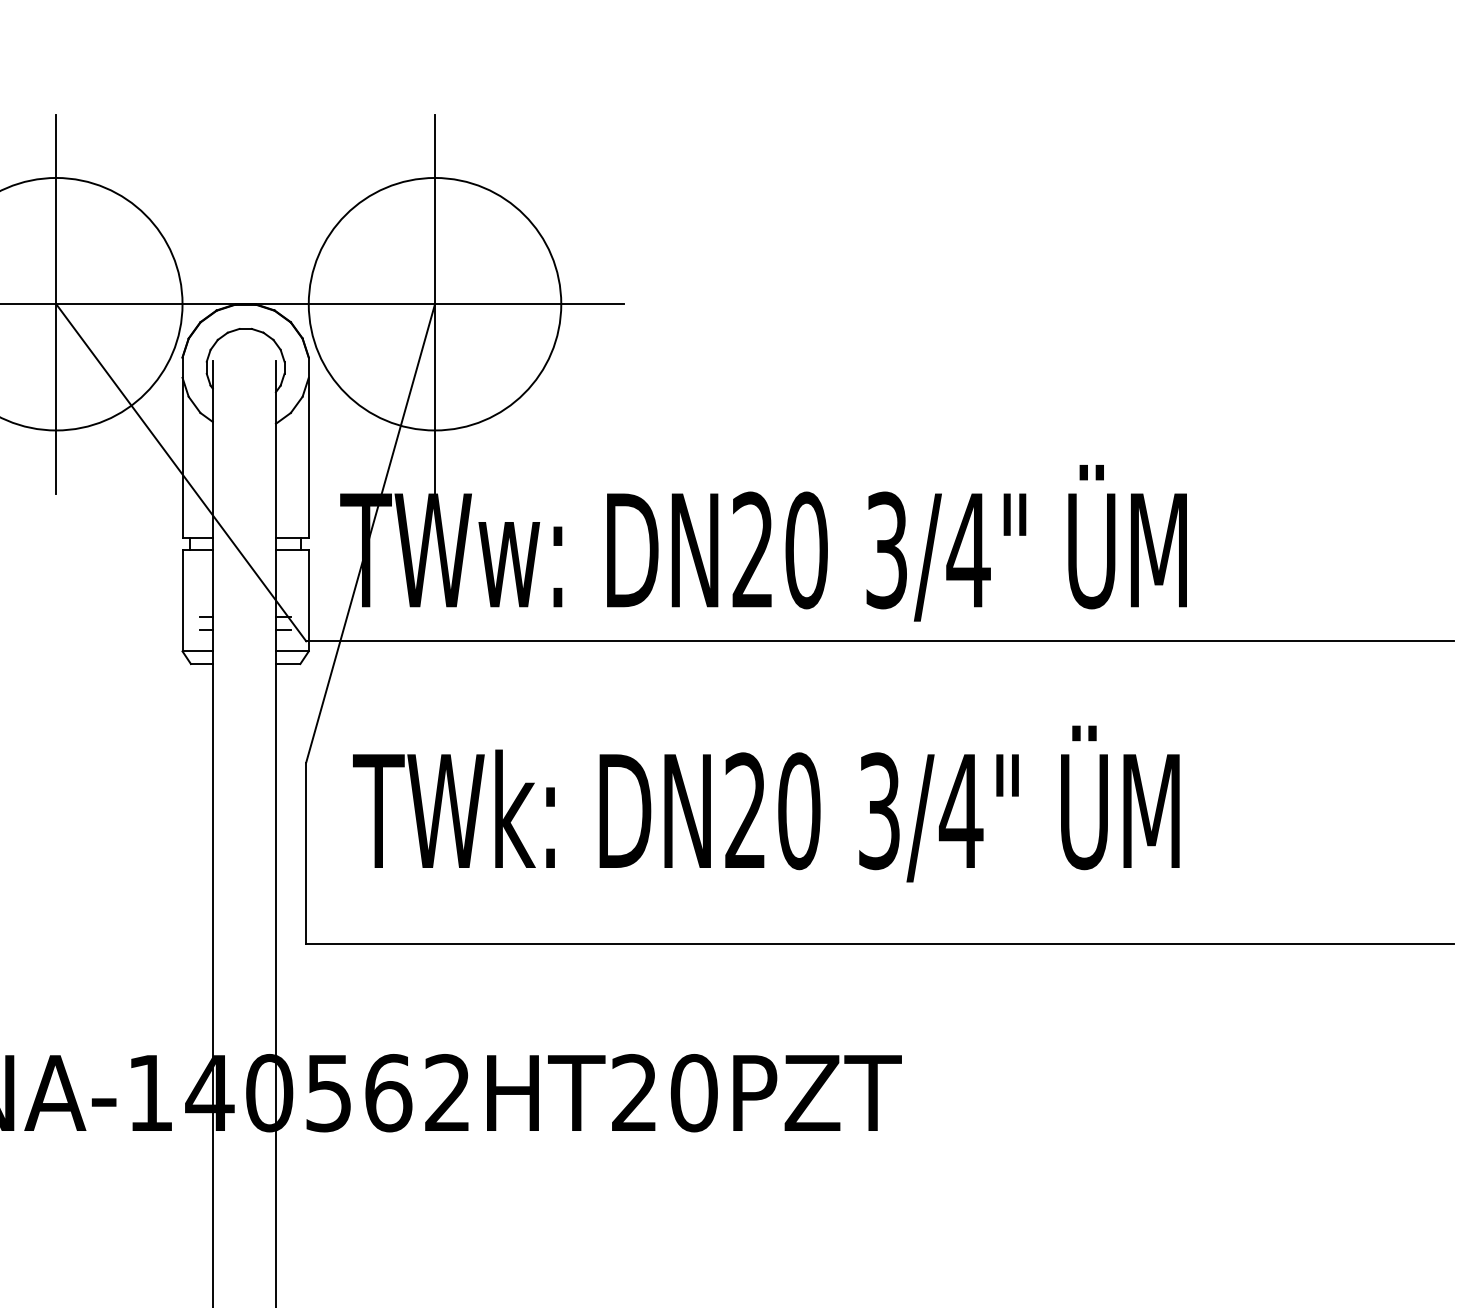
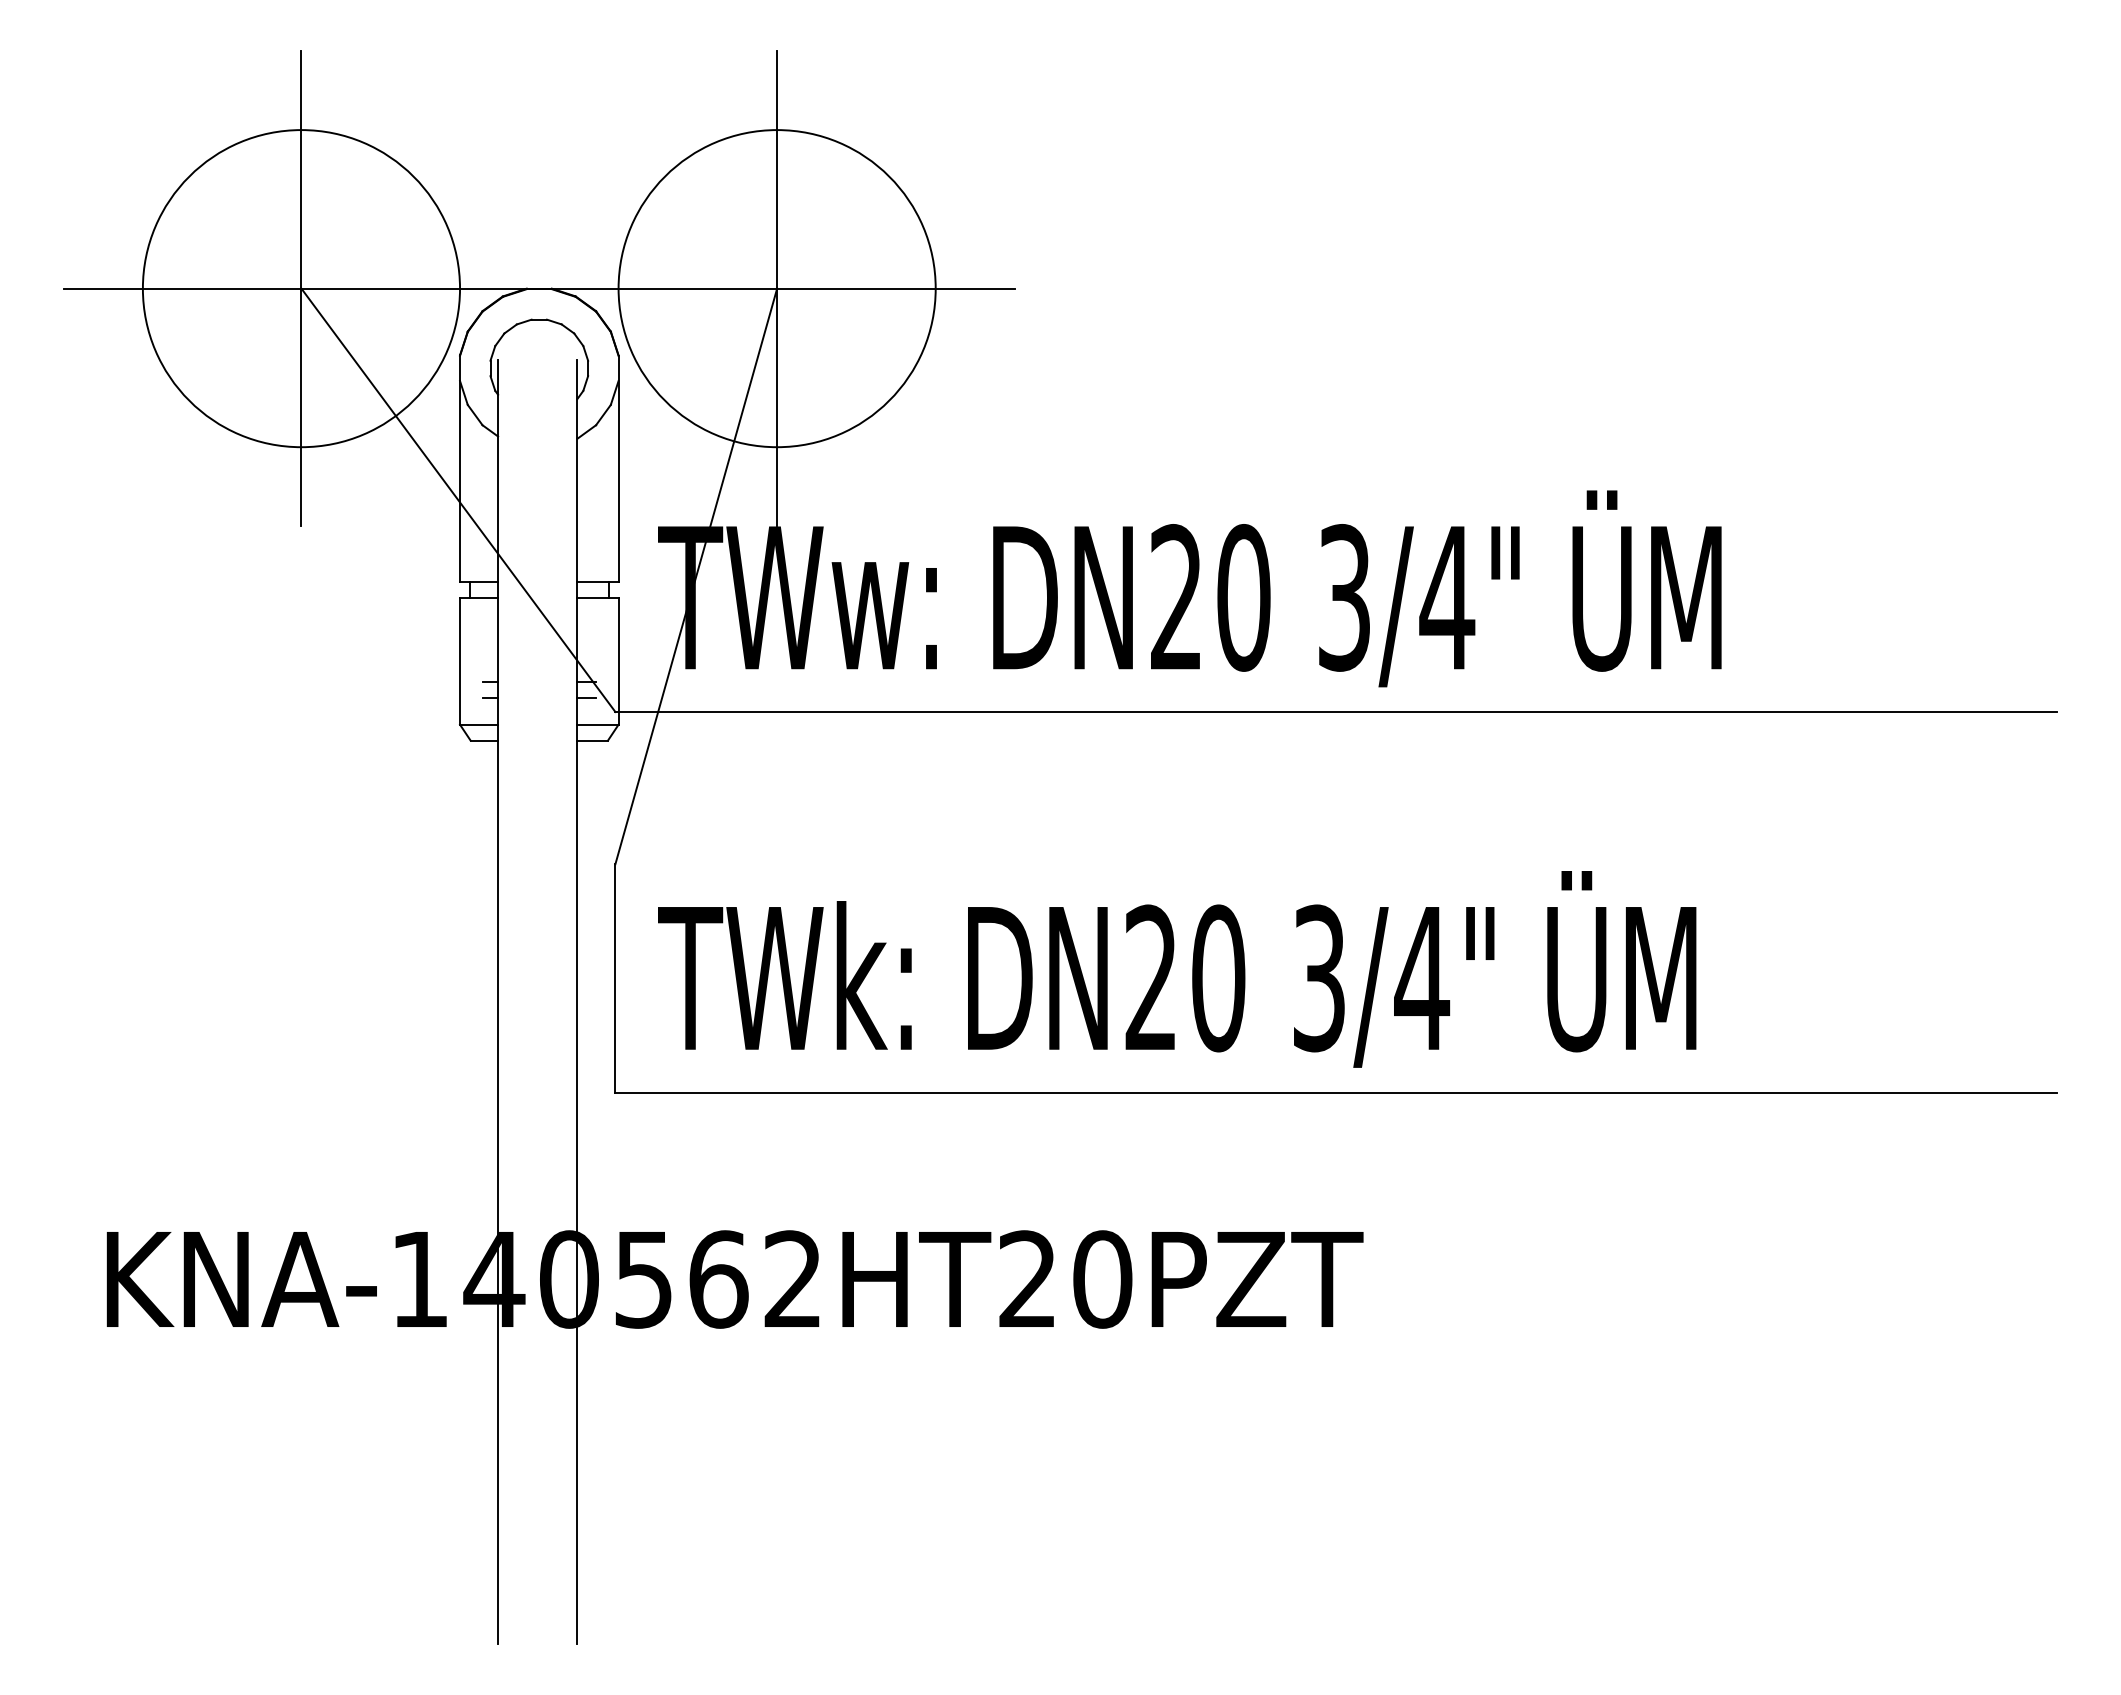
text: (766, 804) -> (1177, 969), moved

